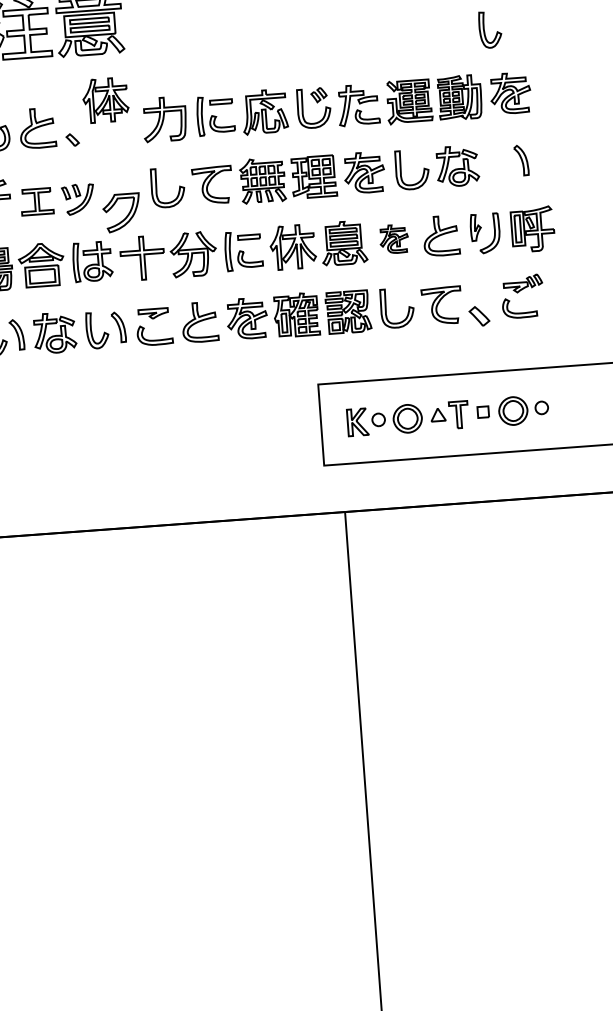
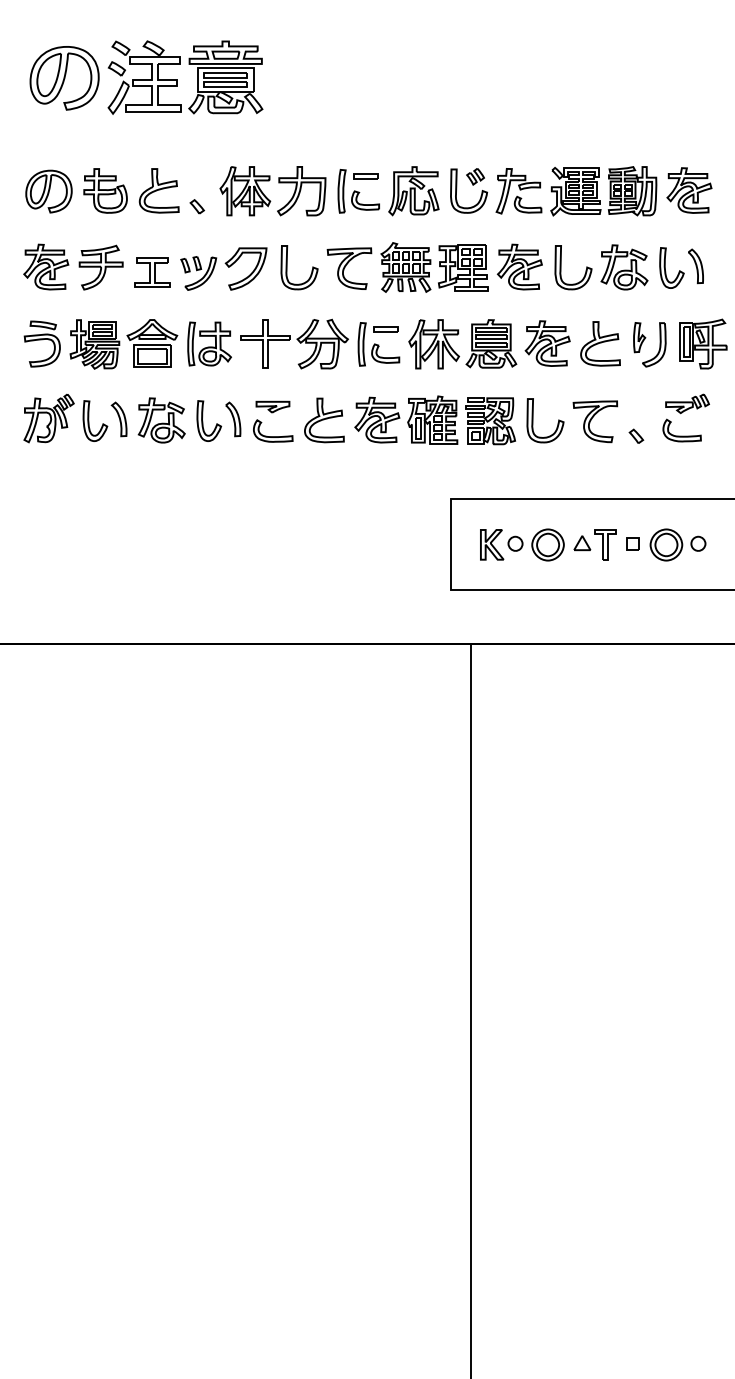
part: (489, 29) -> (671, 267), moved
part: (105, 100) -> (245, 191), moved
part: (126, 216) -> (250, 273), moved
part: (394, 239) -> (547, 343), size x1.43
part: (479, 315) -> (636, 435), size x0.62

